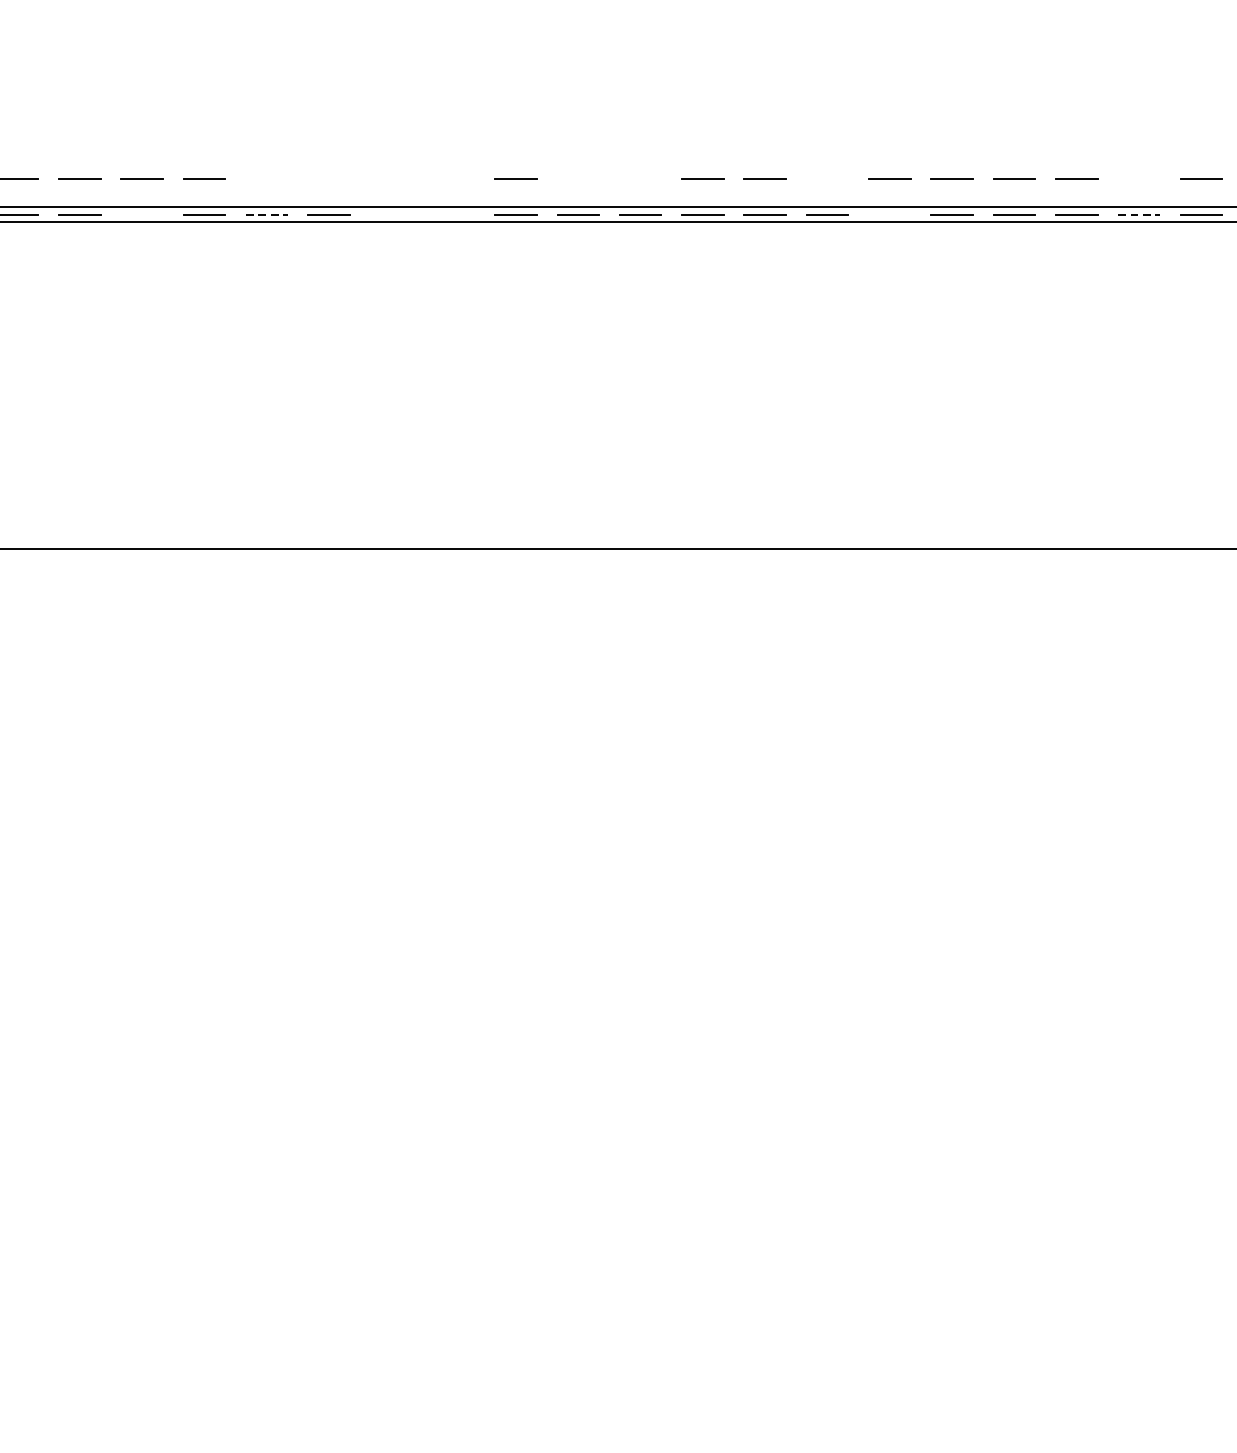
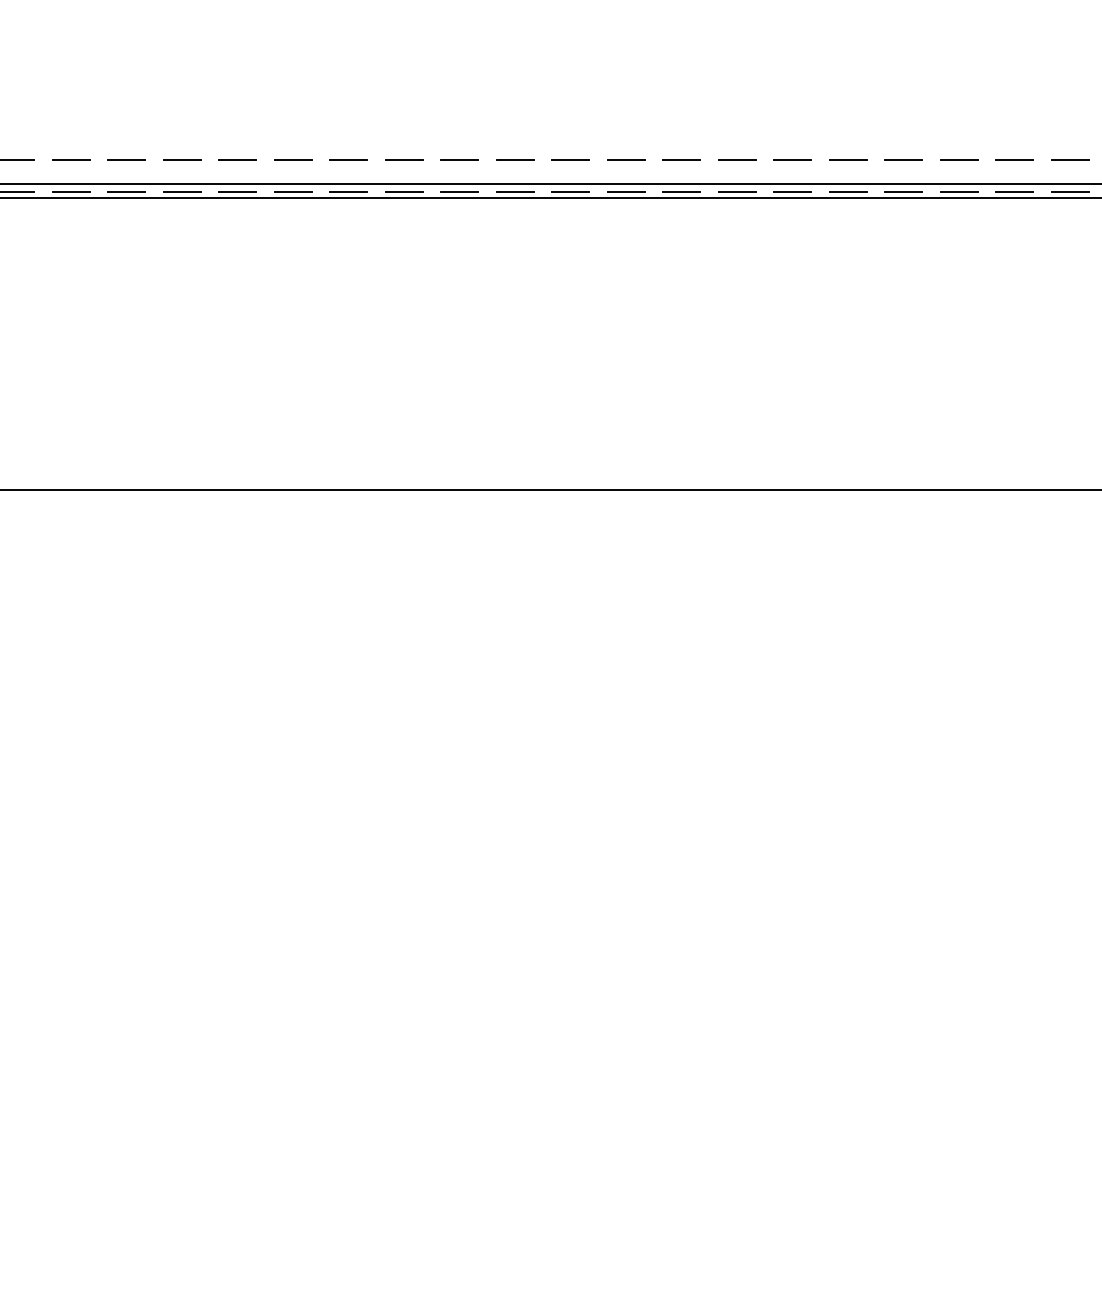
line: (266, 178) -> (237, 159), added
line: (328, 178) -> (292, 159), added
line: (391, 178) -> (348, 159), added
line: (452, 178) -> (403, 159), added
line: (578, 178) -> (515, 159), added
line: (640, 178) -> (570, 159), added
line: (826, 178) -> (736, 159), added
line: (1138, 178) -> (1014, 159), added
line: (142, 215) -> (126, 192), added
line: (266, 215) -> (237, 192), dashed -> solid
line: (391, 215) -> (348, 192), added
line: (452, 215) -> (403, 192), added
line: (889, 215) -> (792, 192), added
line: (1138, 215) -> (1014, 192), dashed -> solid

